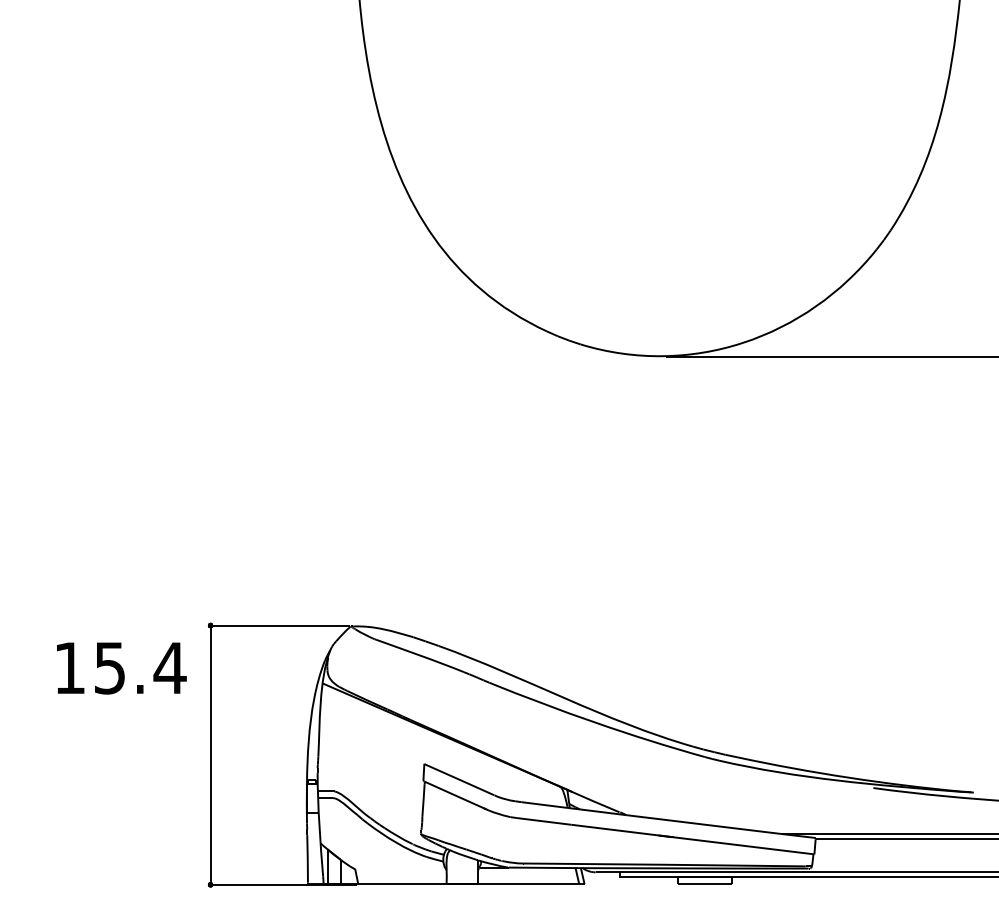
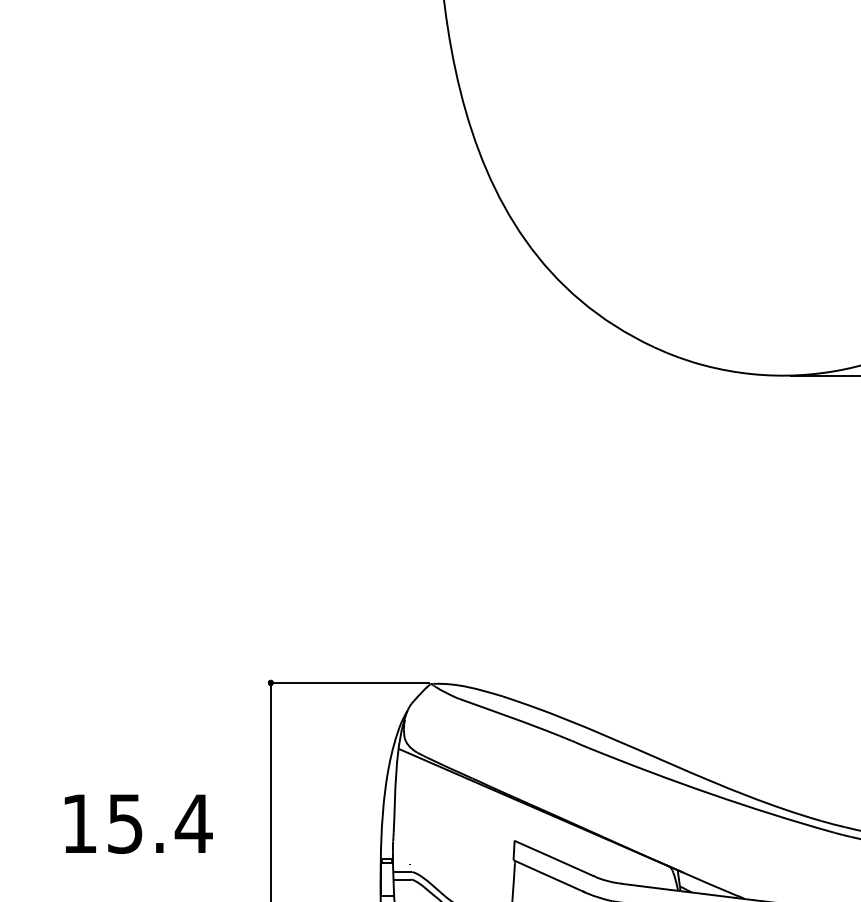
text: (121, 668) -> (138, 824), moved

